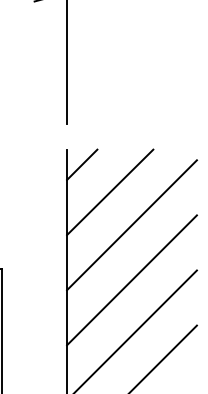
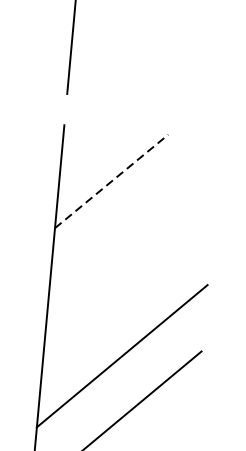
line: (82, 164) -> (81, 144), removed
line: (110, 192) -> (111, 181), solid -> dashed
line: (131, 225) -> (133, 223), removed
line: (131, 280) -> (127, 289), removed

